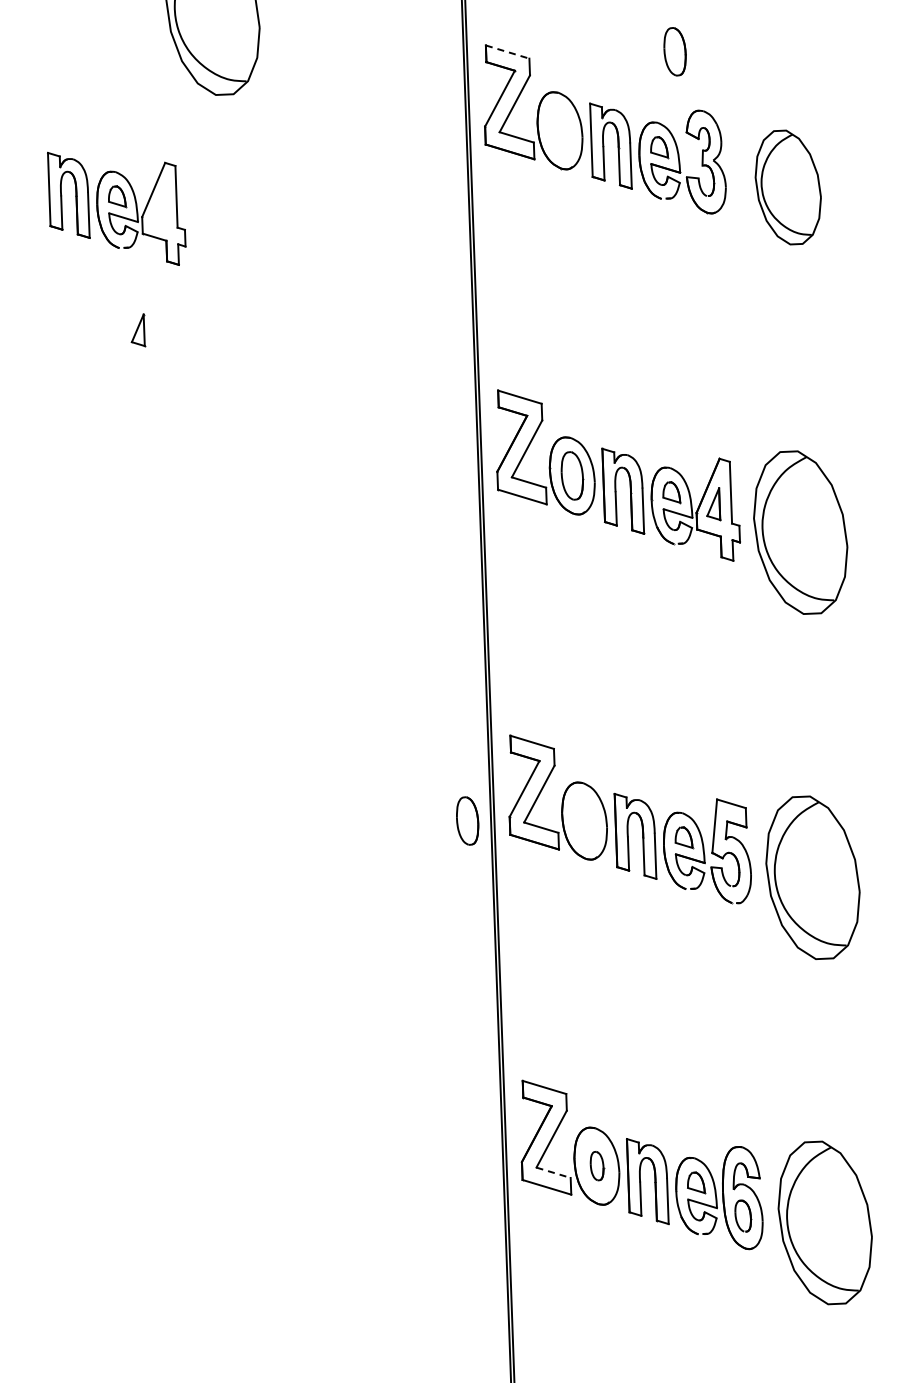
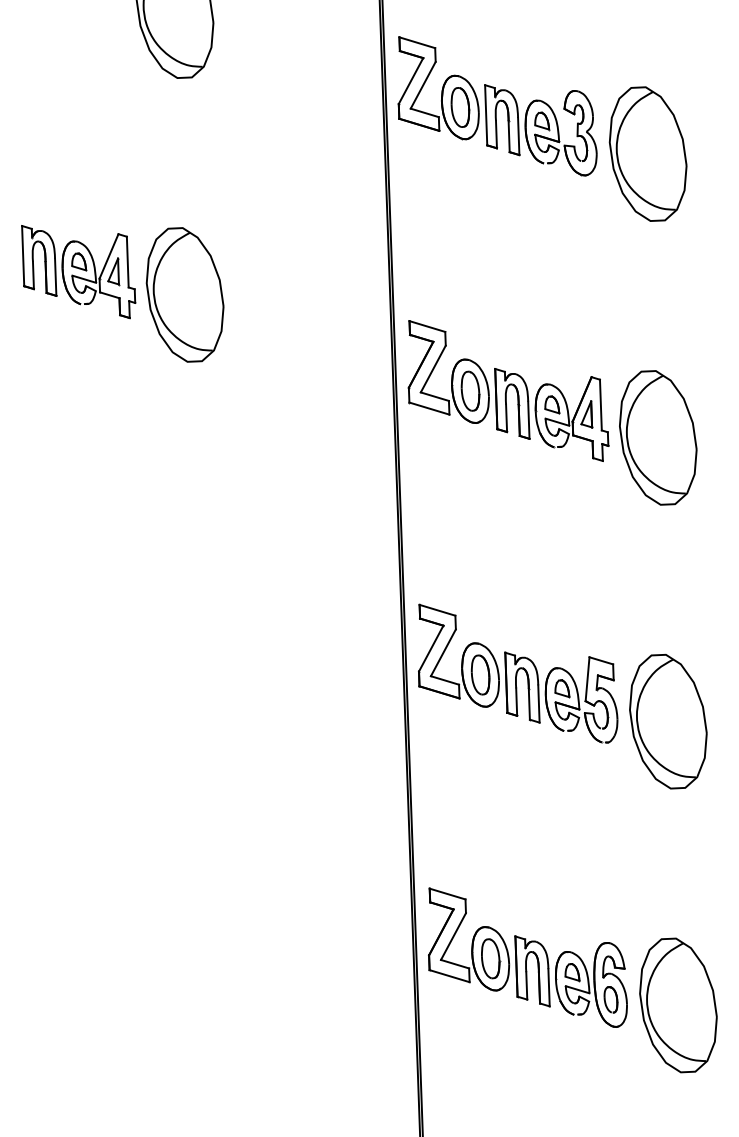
part: (674, 51) -> (459, 107), moved
line: (507, 52) -> (417, 43), dashed -> solid
part: (787, 187) -> (647, 154), size x1.43
part: (116, 208) -> (78, 271), moved
part: (224, 358) -> (184, 294), added
part: (467, 820) -> (480, 674), moved
part: (597, 1165) -> (491, 958), size x1.67
line: (553, 1172) -> (455, 963), dashed -> solid

